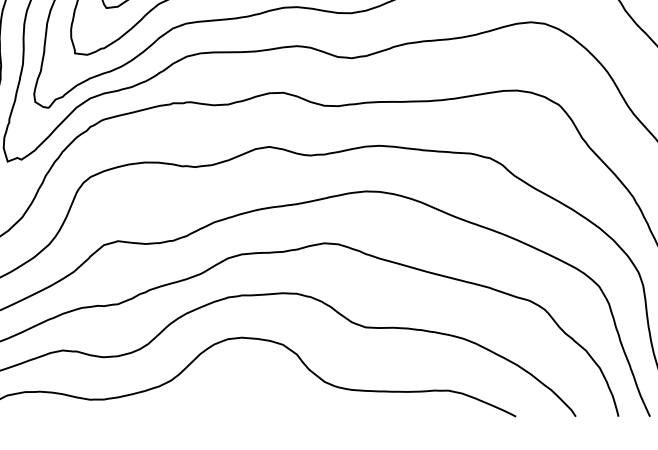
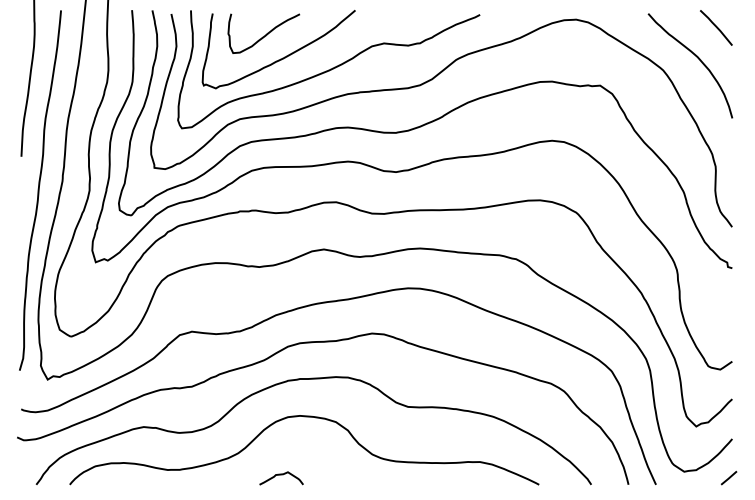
curve: (220, 406) -> (281, 475), added

